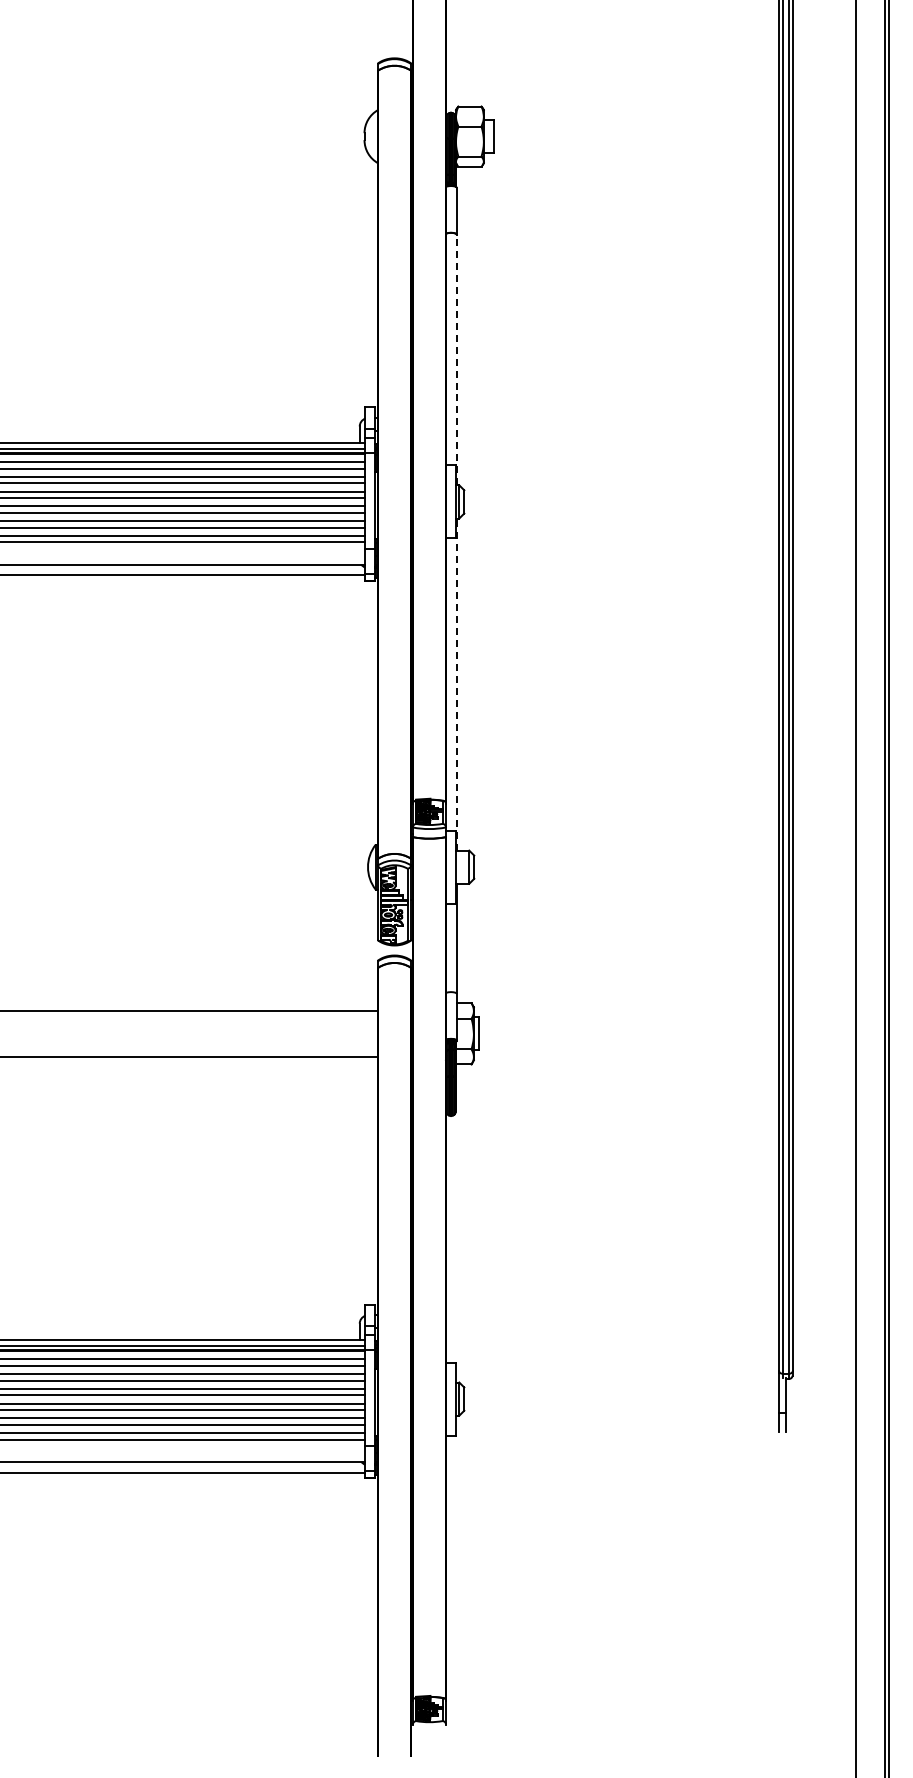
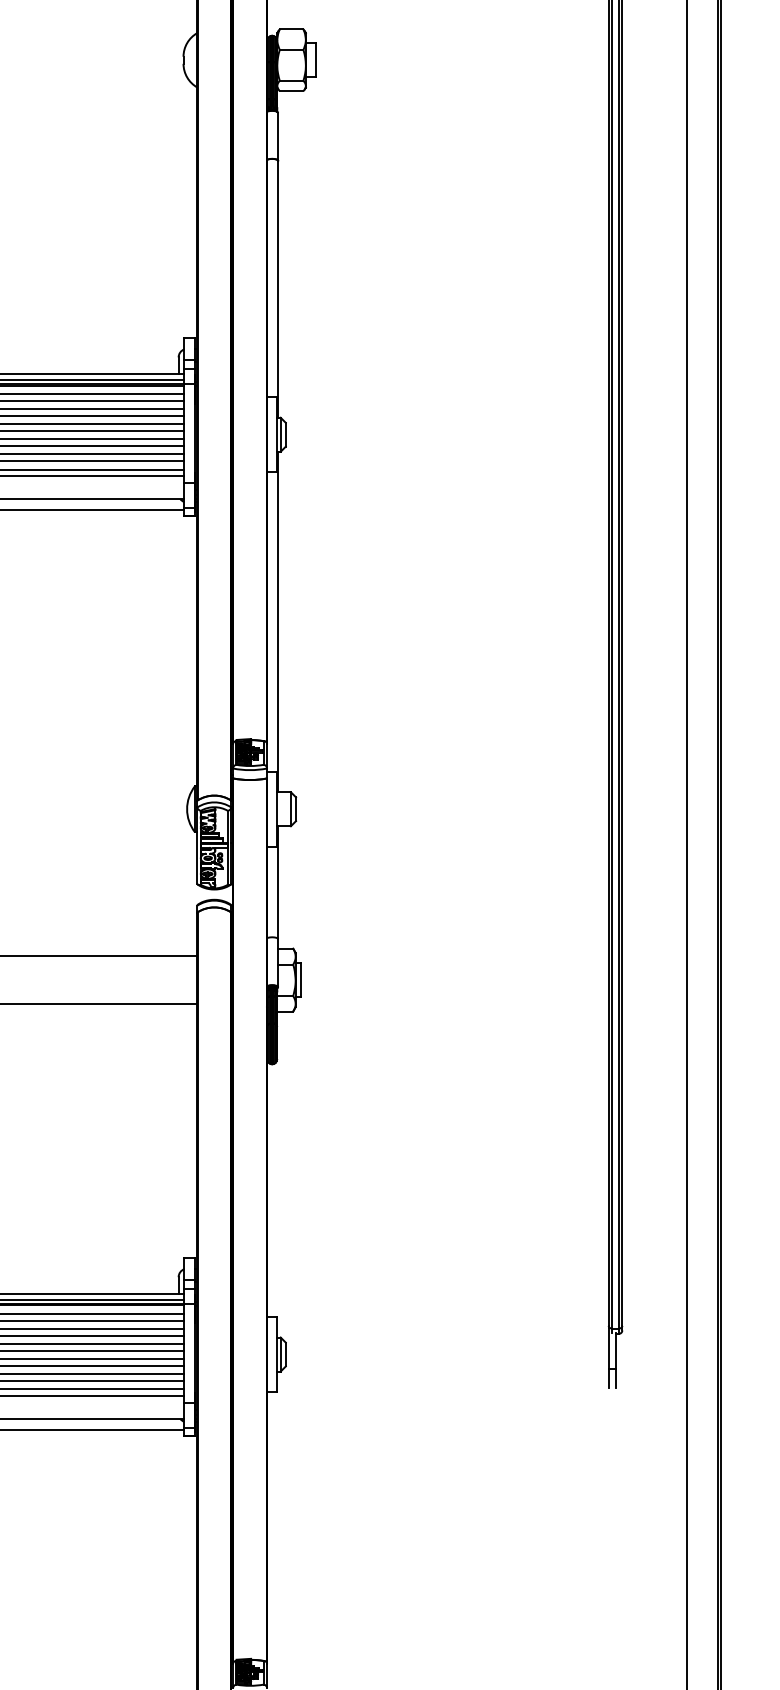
line: (456, 359) -> (277, 288), dashed -> solid
line: (456, 684) -> (277, 621), dashed -> solid

